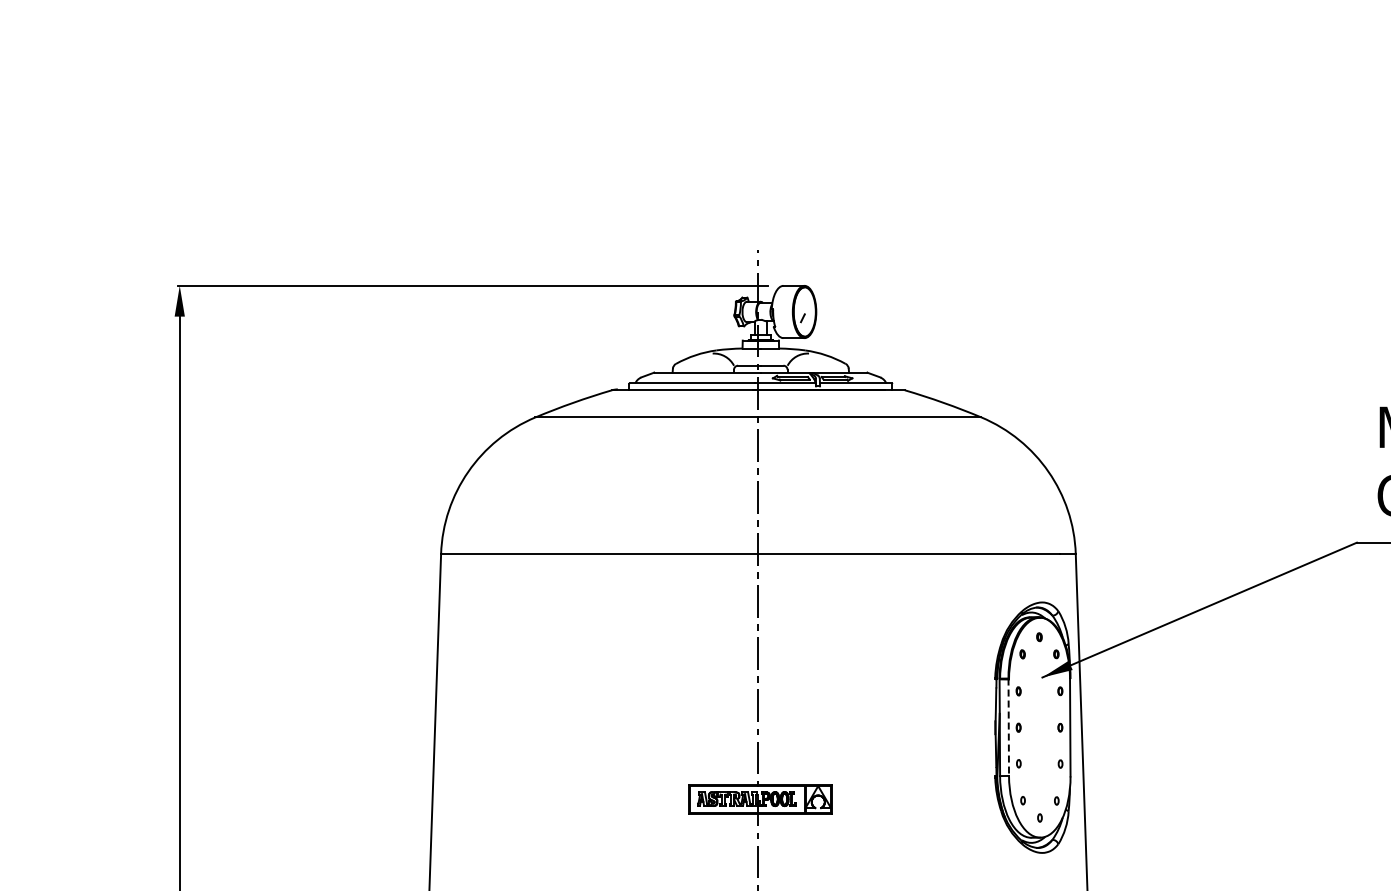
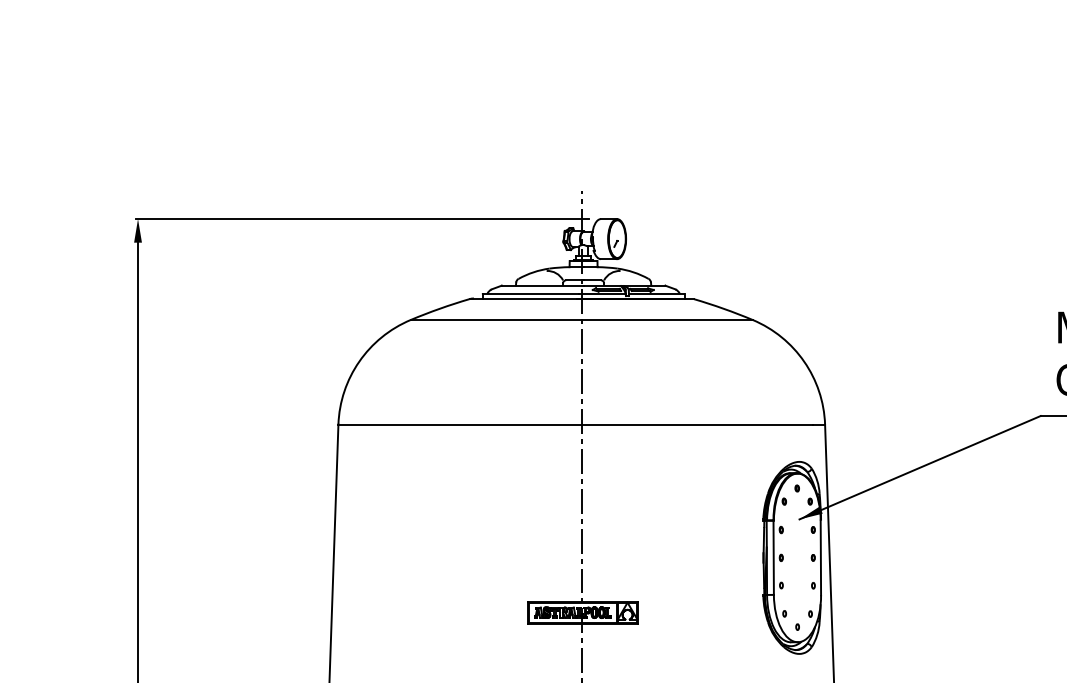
line: (1008, 727) -> (773, 557), dashed -> solid

